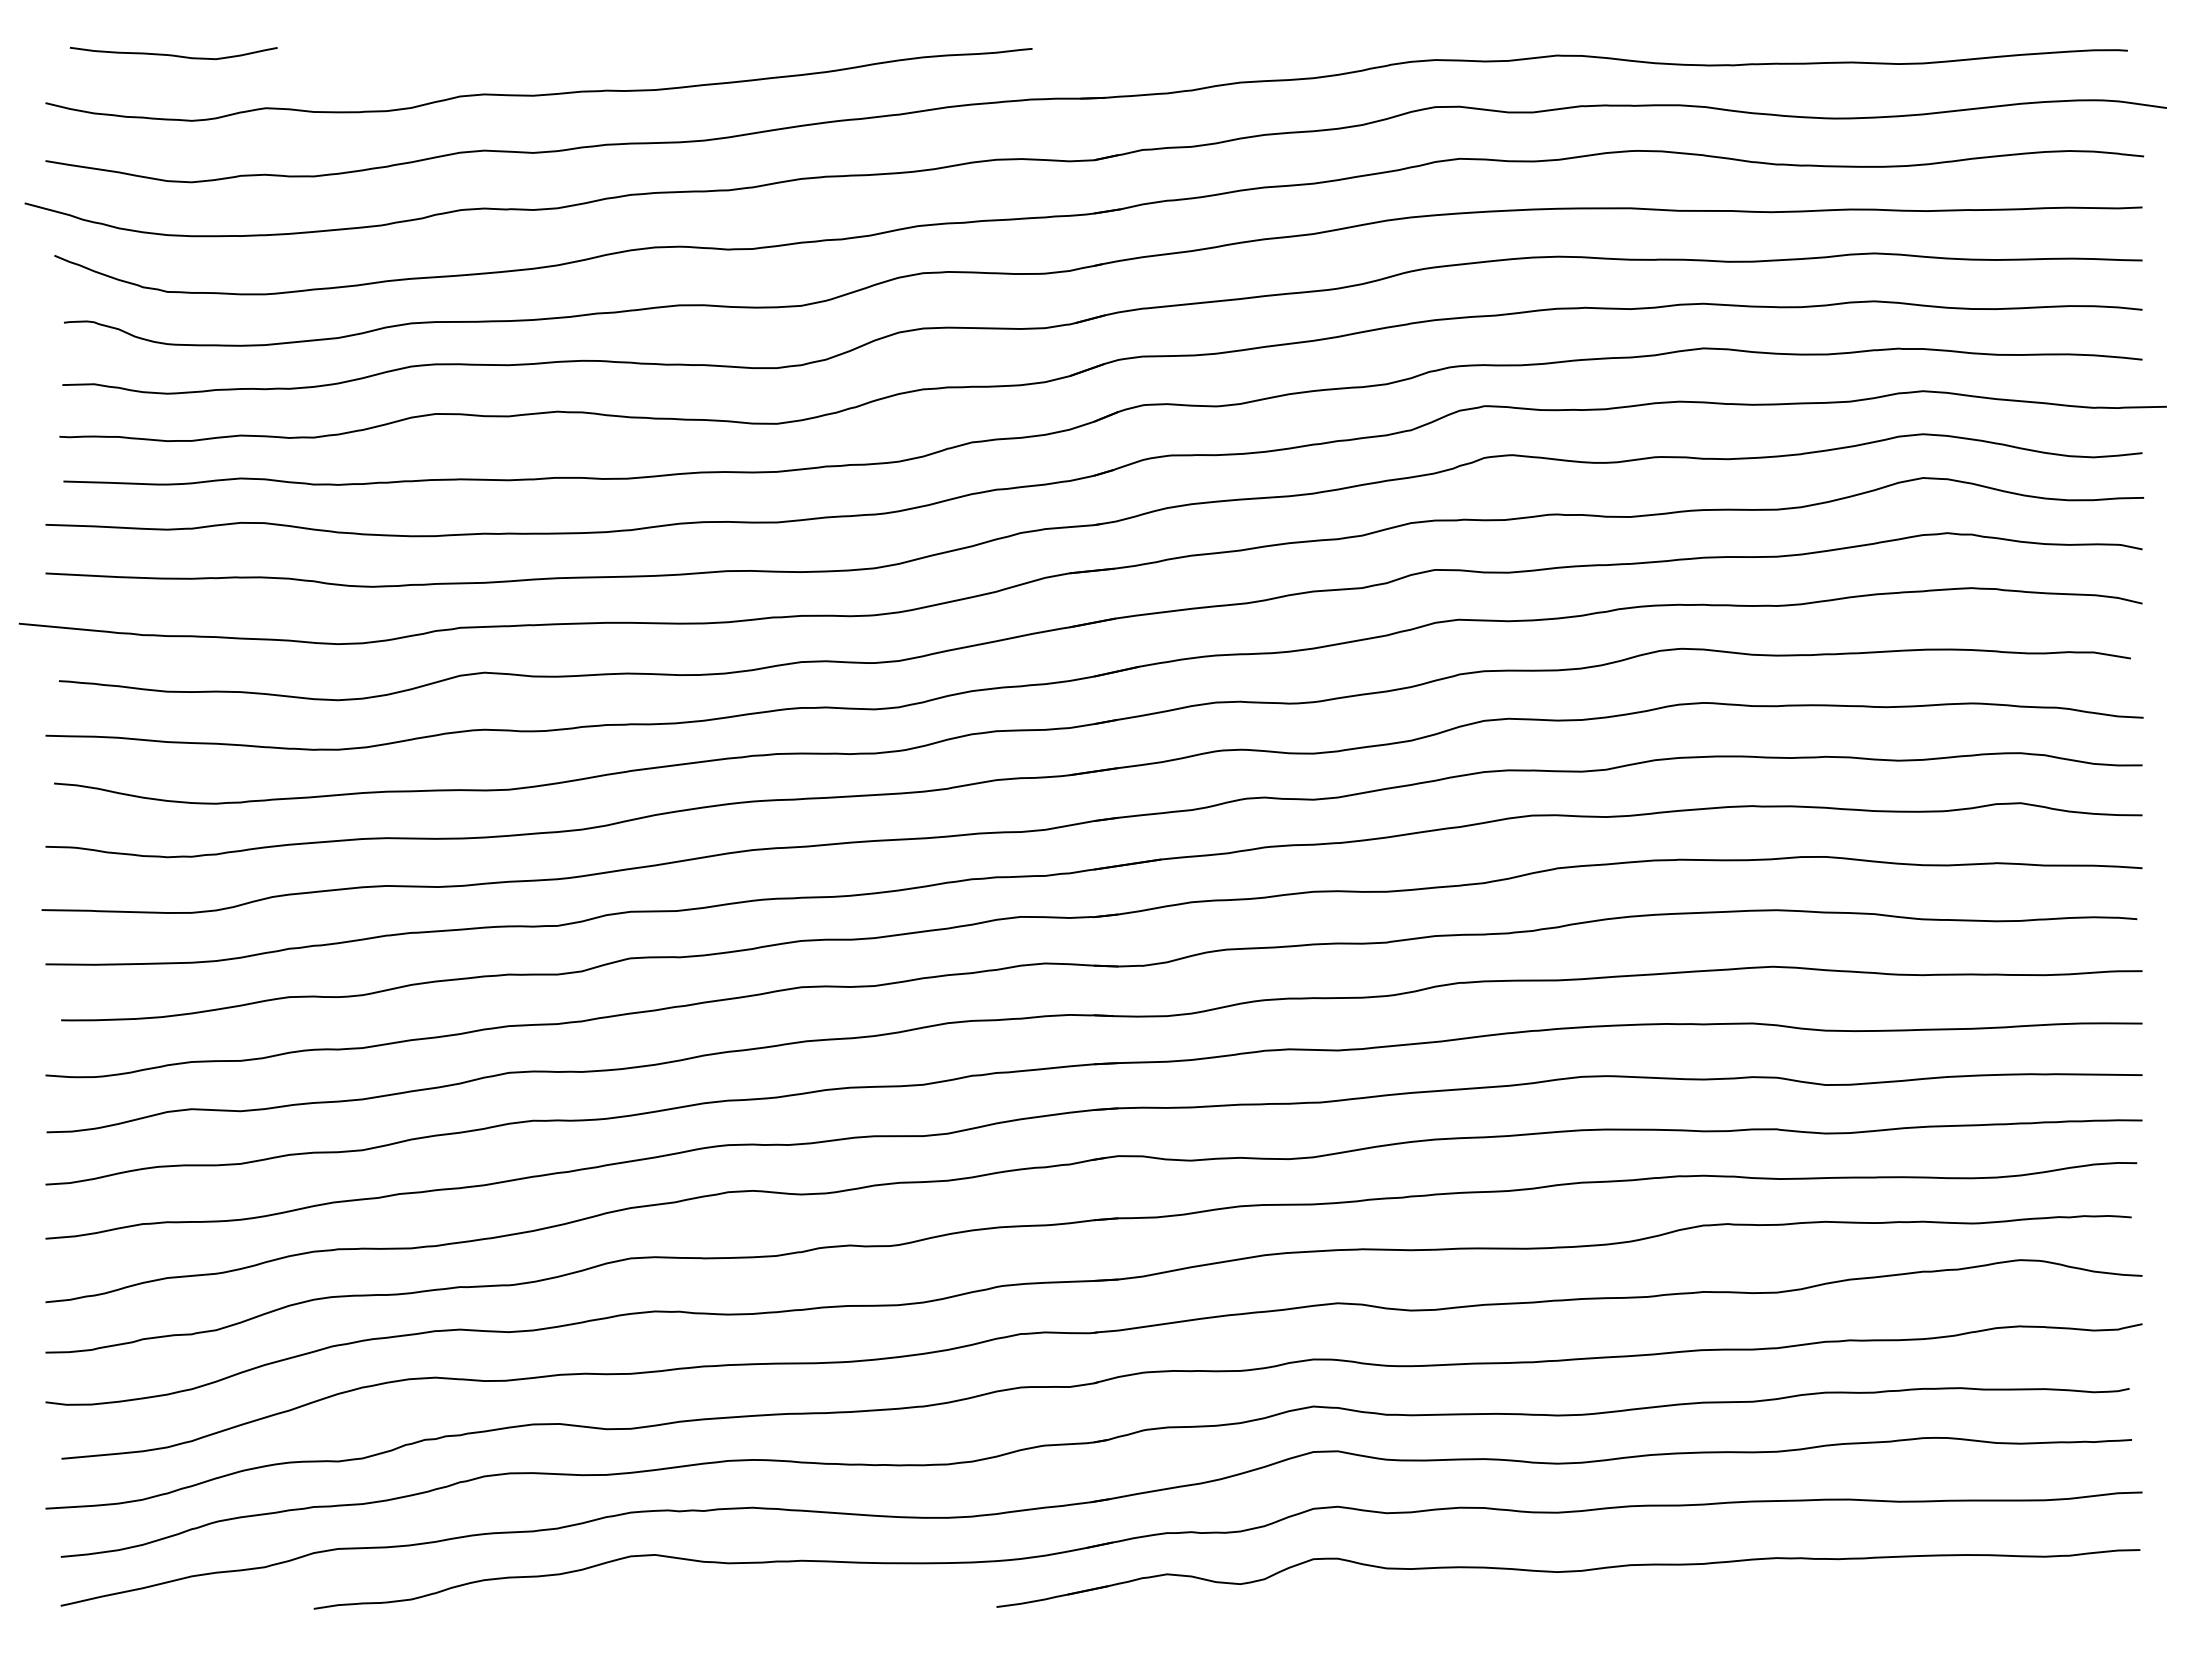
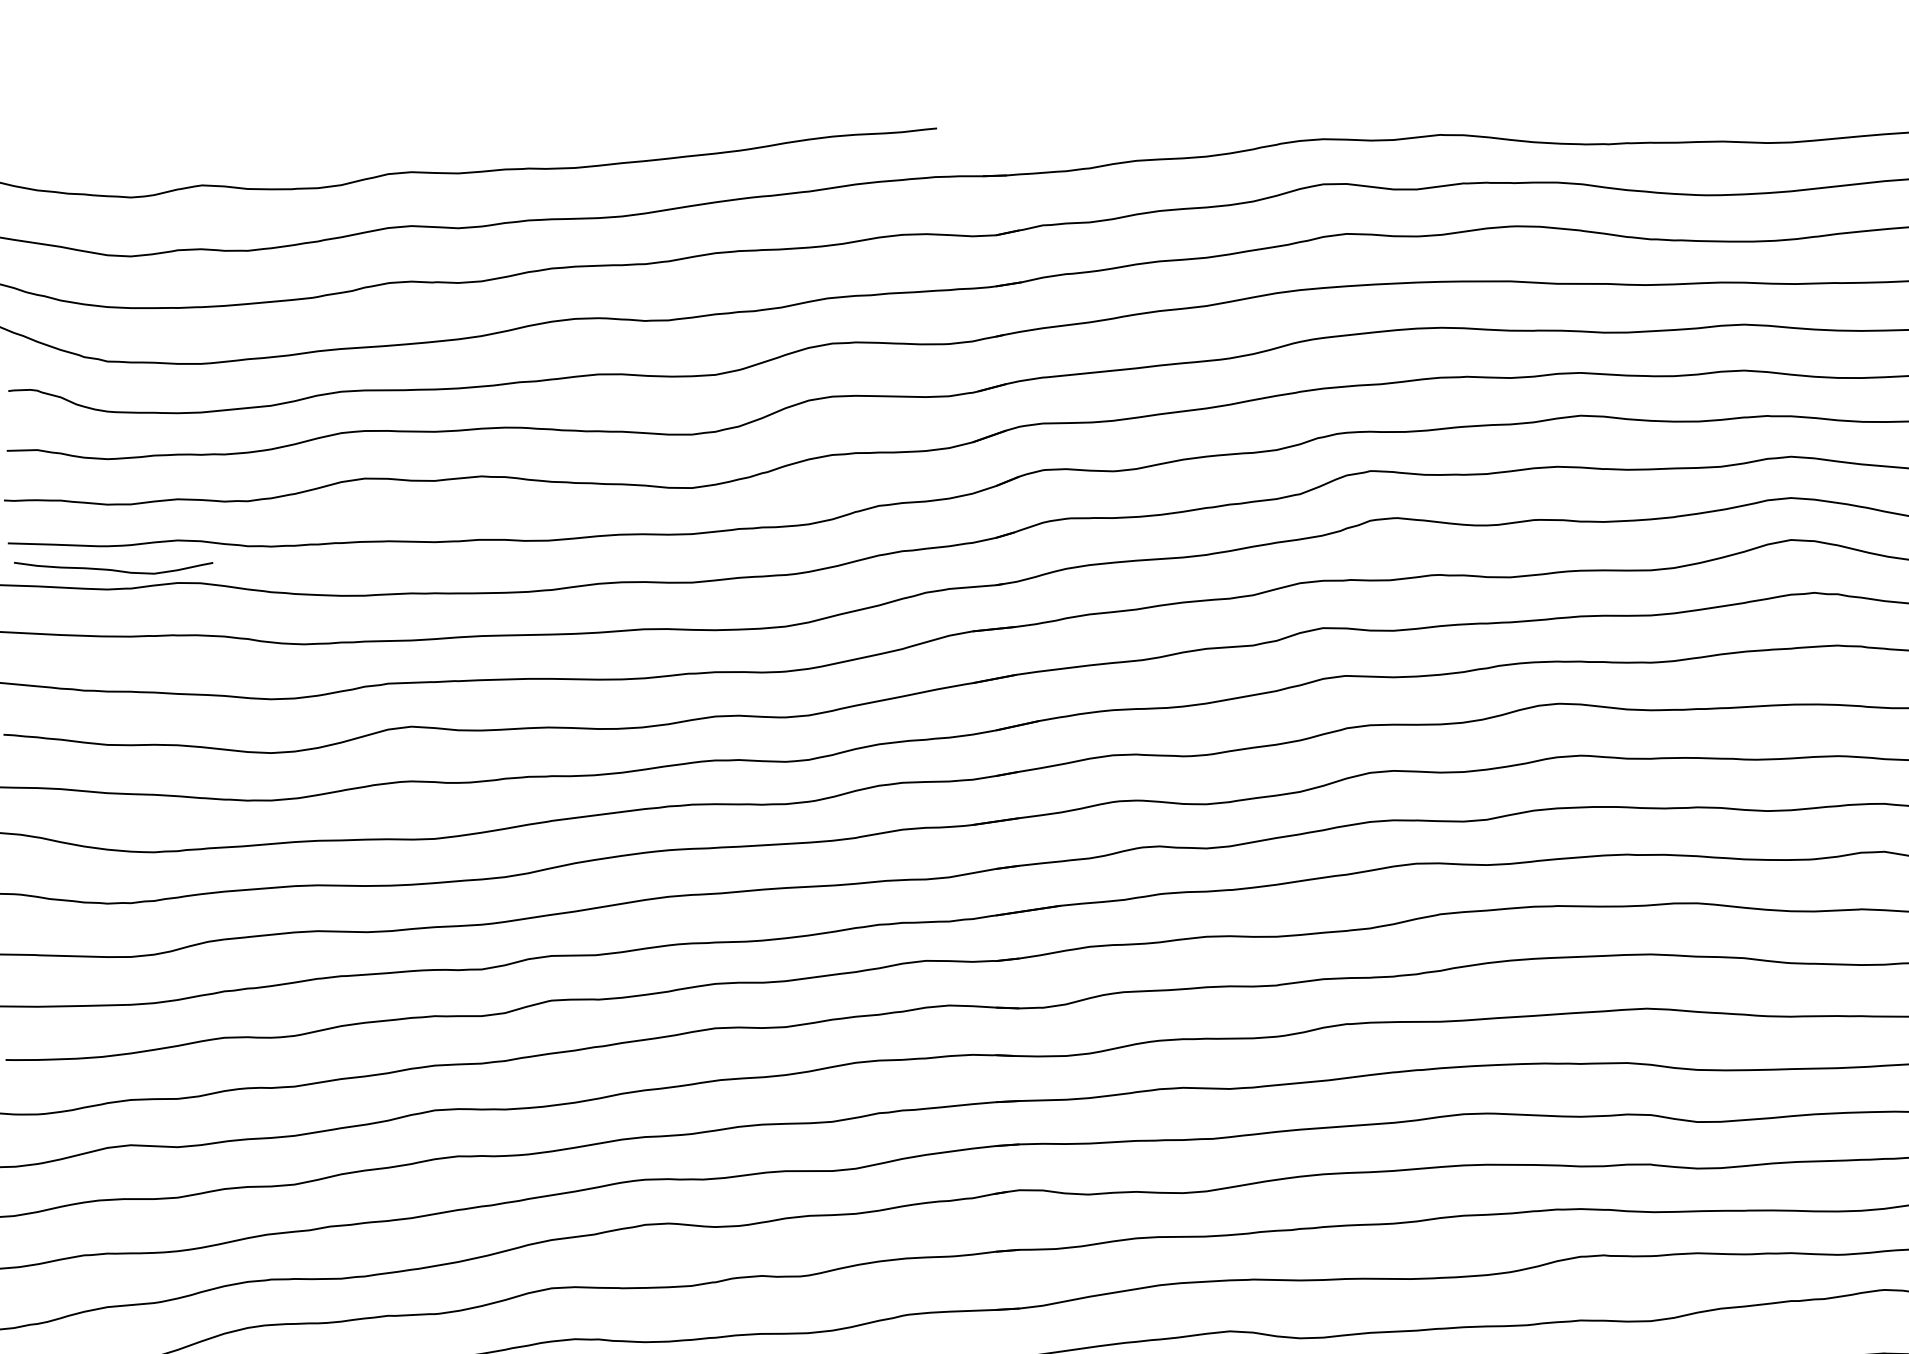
curve: (173, 54) -> (113, 569), moved

